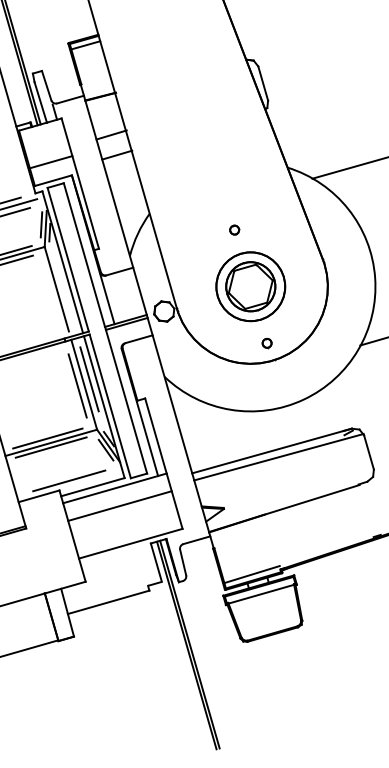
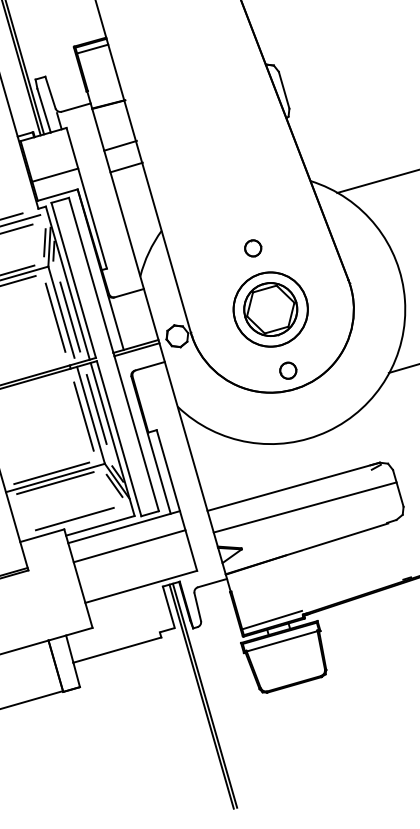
circle: (234, 230) -> (253, 248), size x1.67
line: (65, 293) -> (70, 316), added
line: (51, 294) -> (55, 317), added
circle: (267, 343) -> (288, 370), size x1.67
line: (278, 457) -> (304, 507), moved

